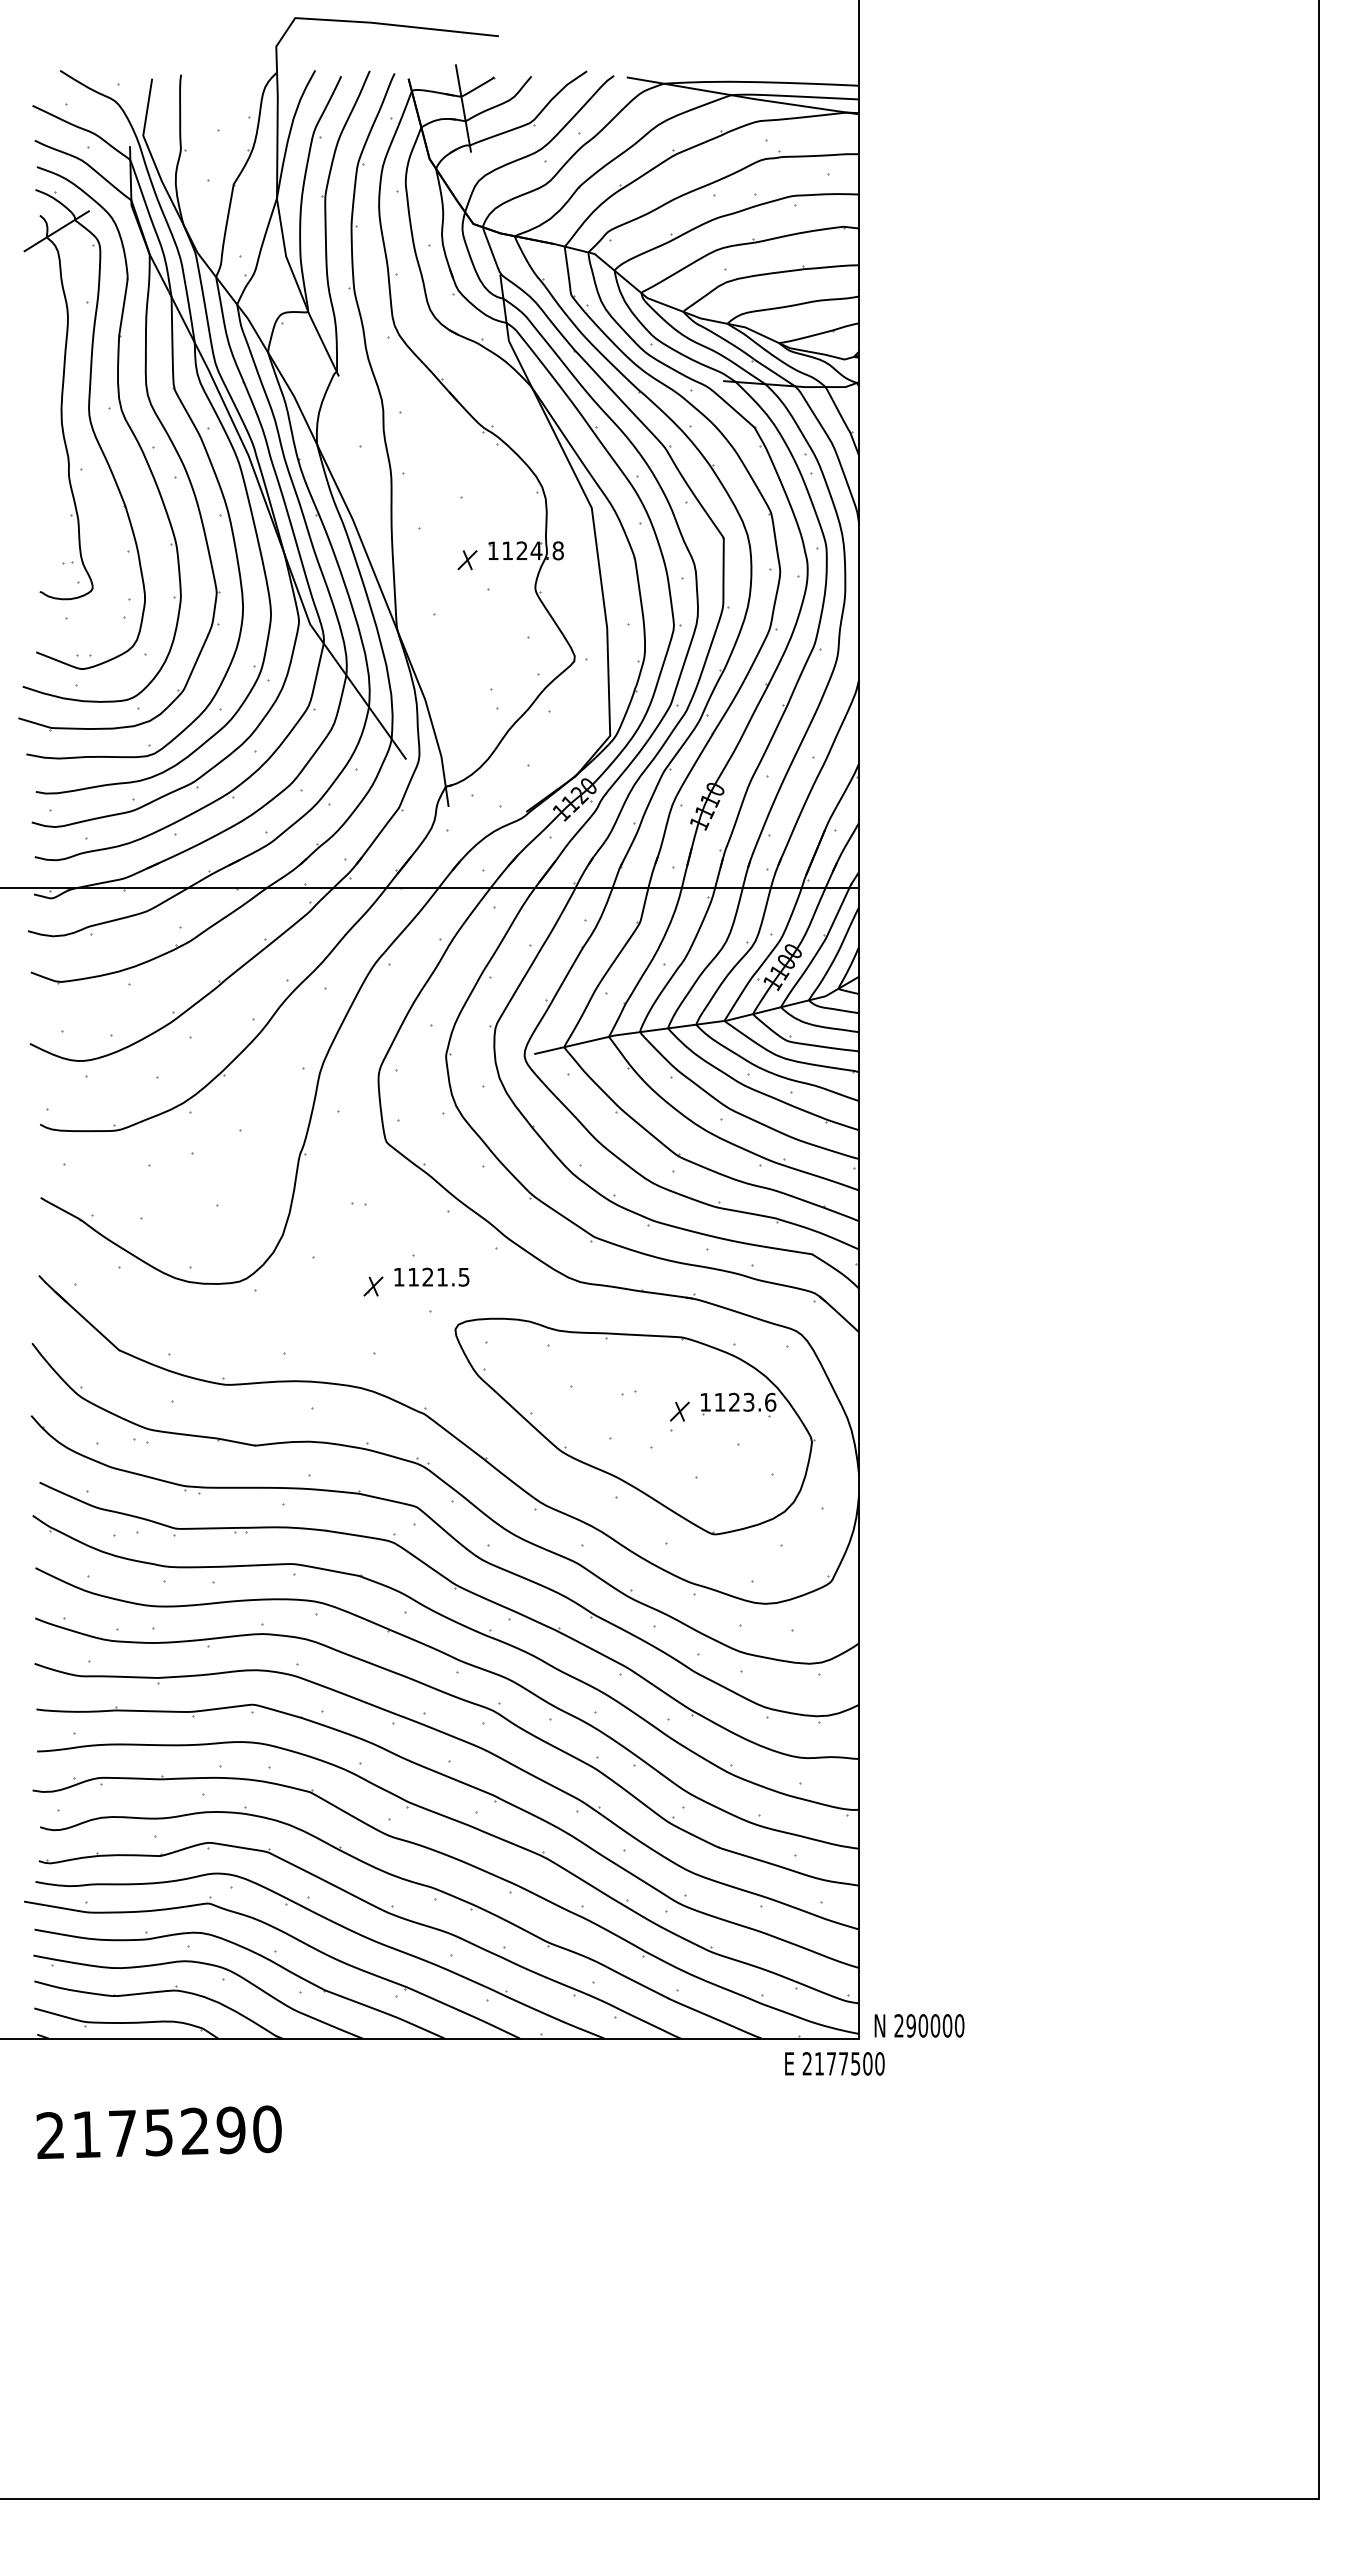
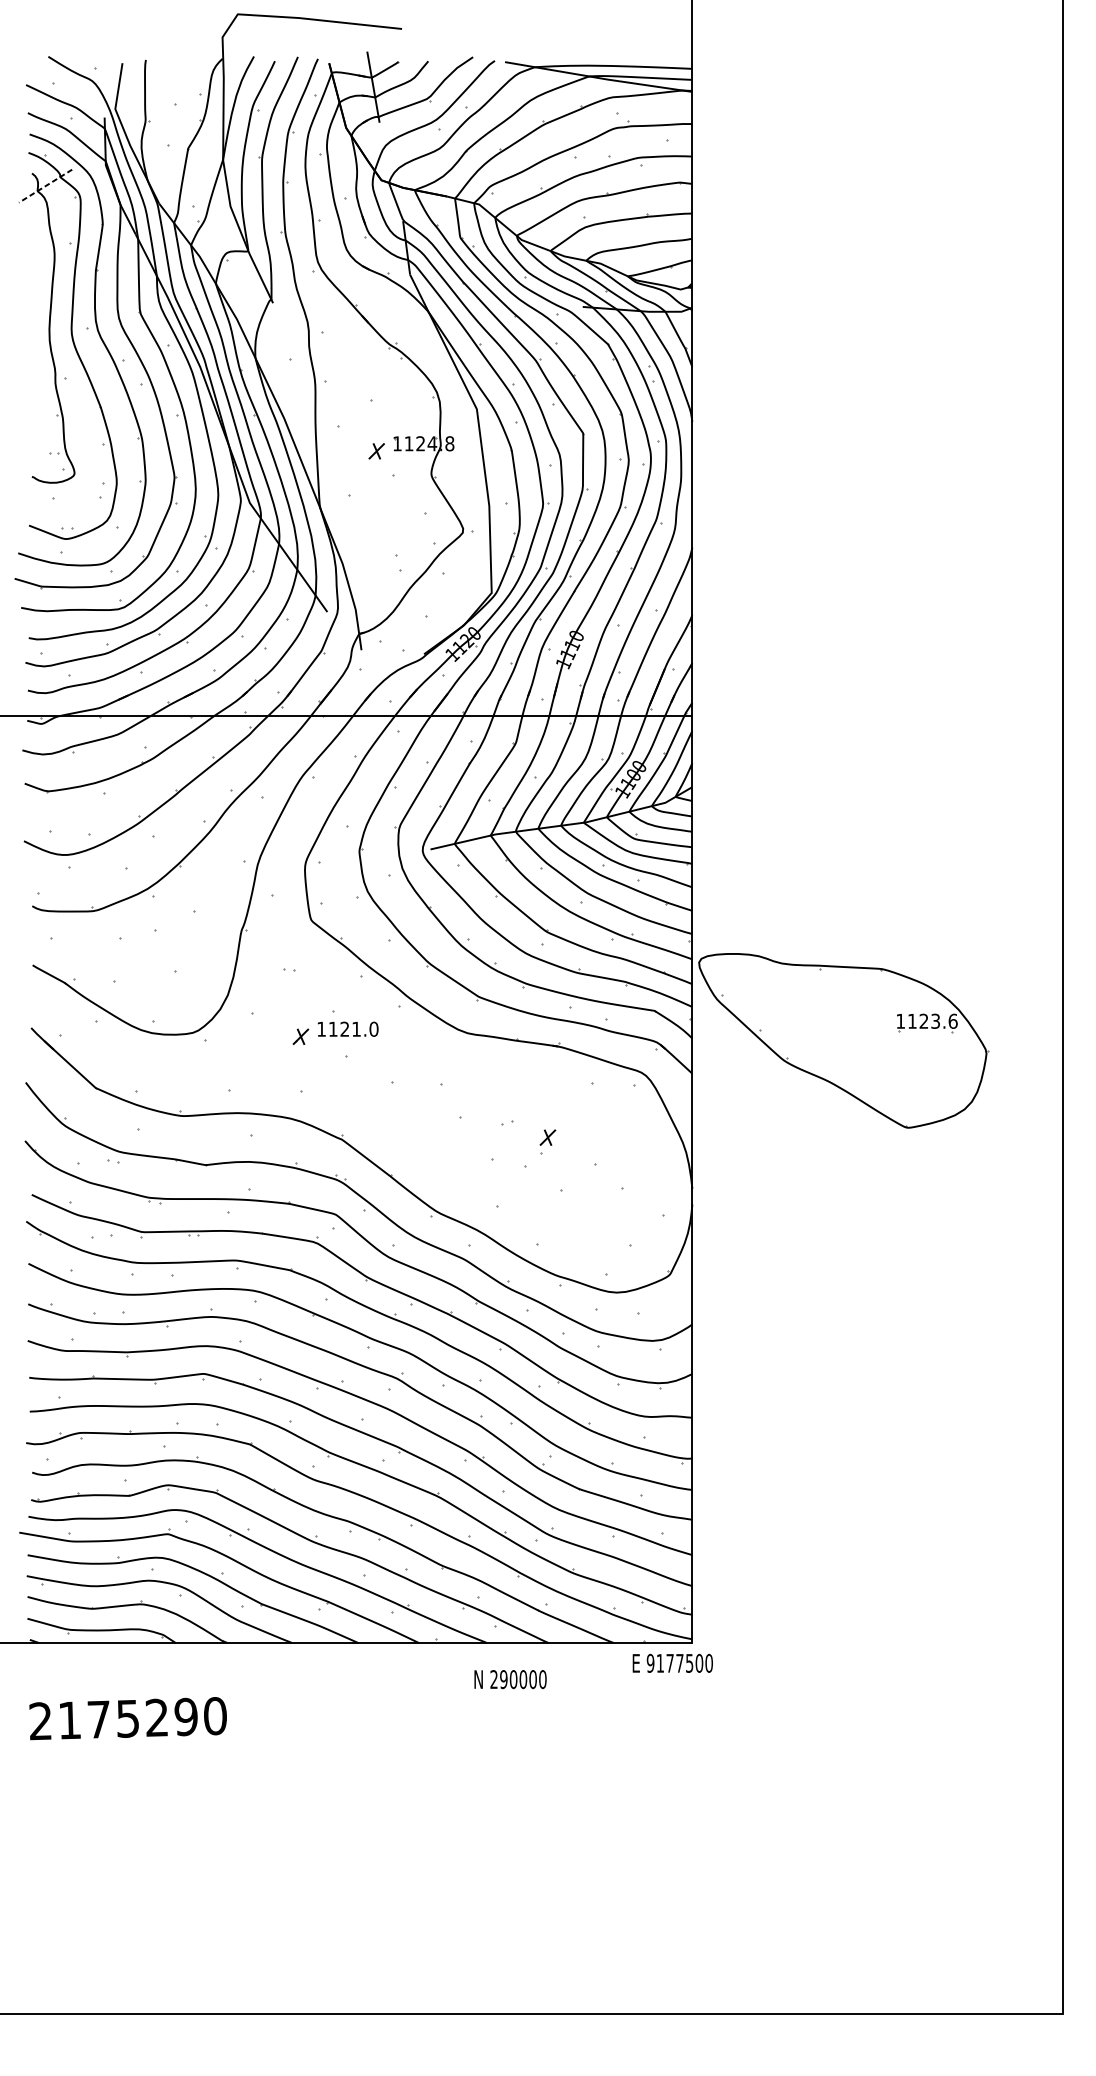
line: (56, 231) -> (45, 186), solid -> dashed
text: (463, 1276) -> (373, 1028), 1121.5 -> 1121.0
part: (634, 1426) -> (843, 1040), moved
text: (919, 2025) -> (510, 1679), moved
text: (807, 2063) -> (650, 1663), 2177500 -> 9177500

